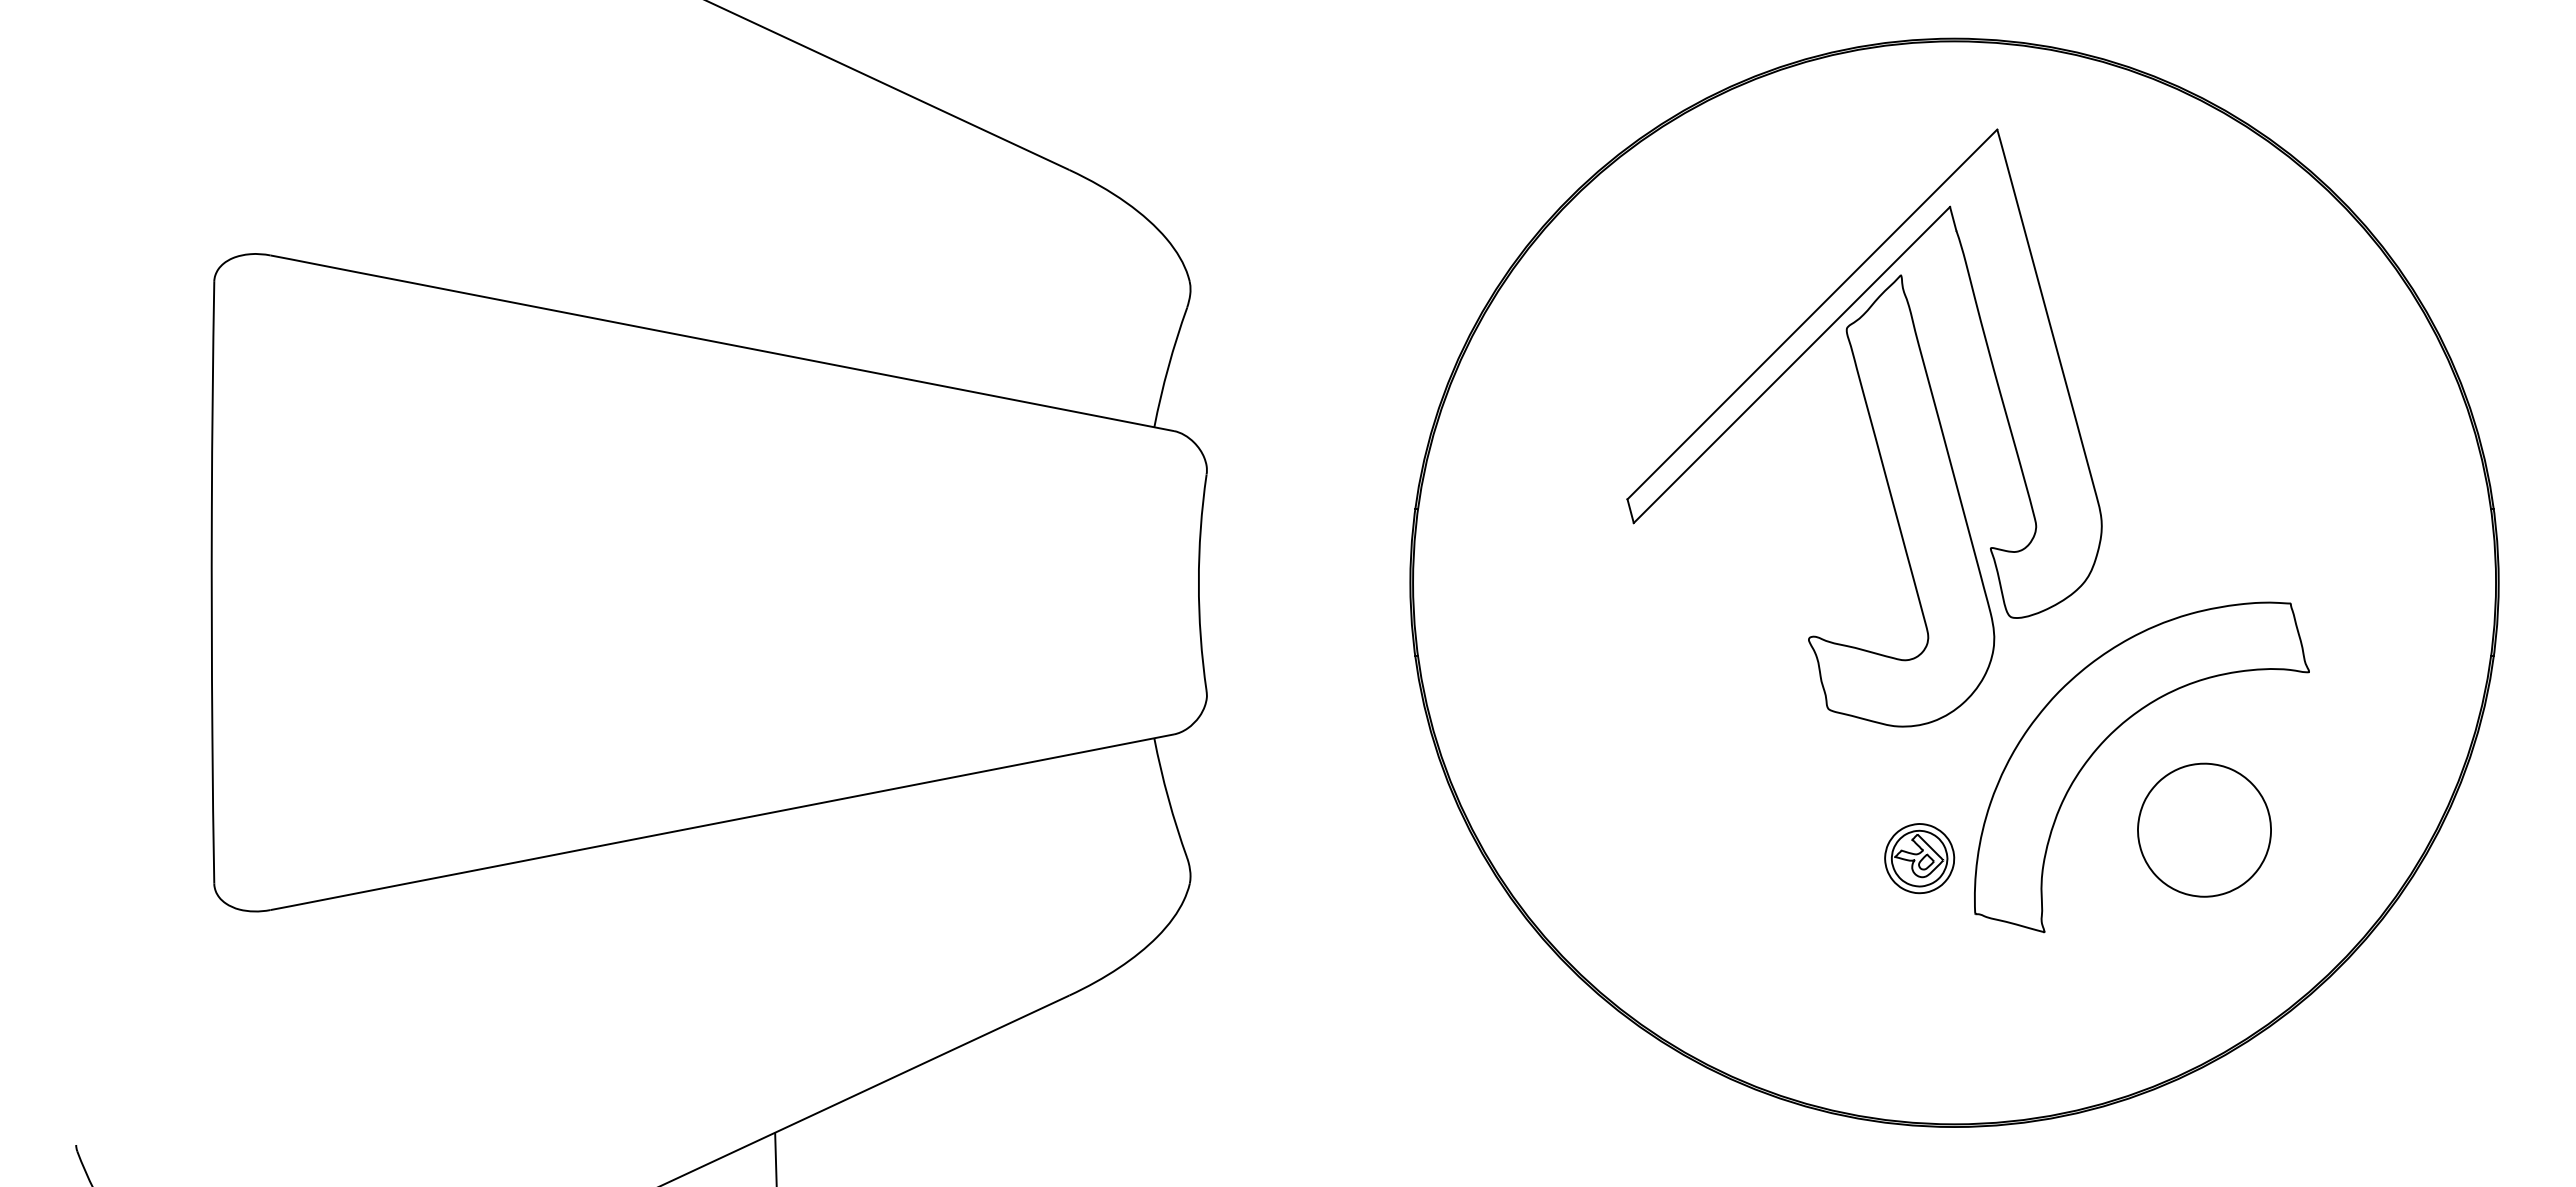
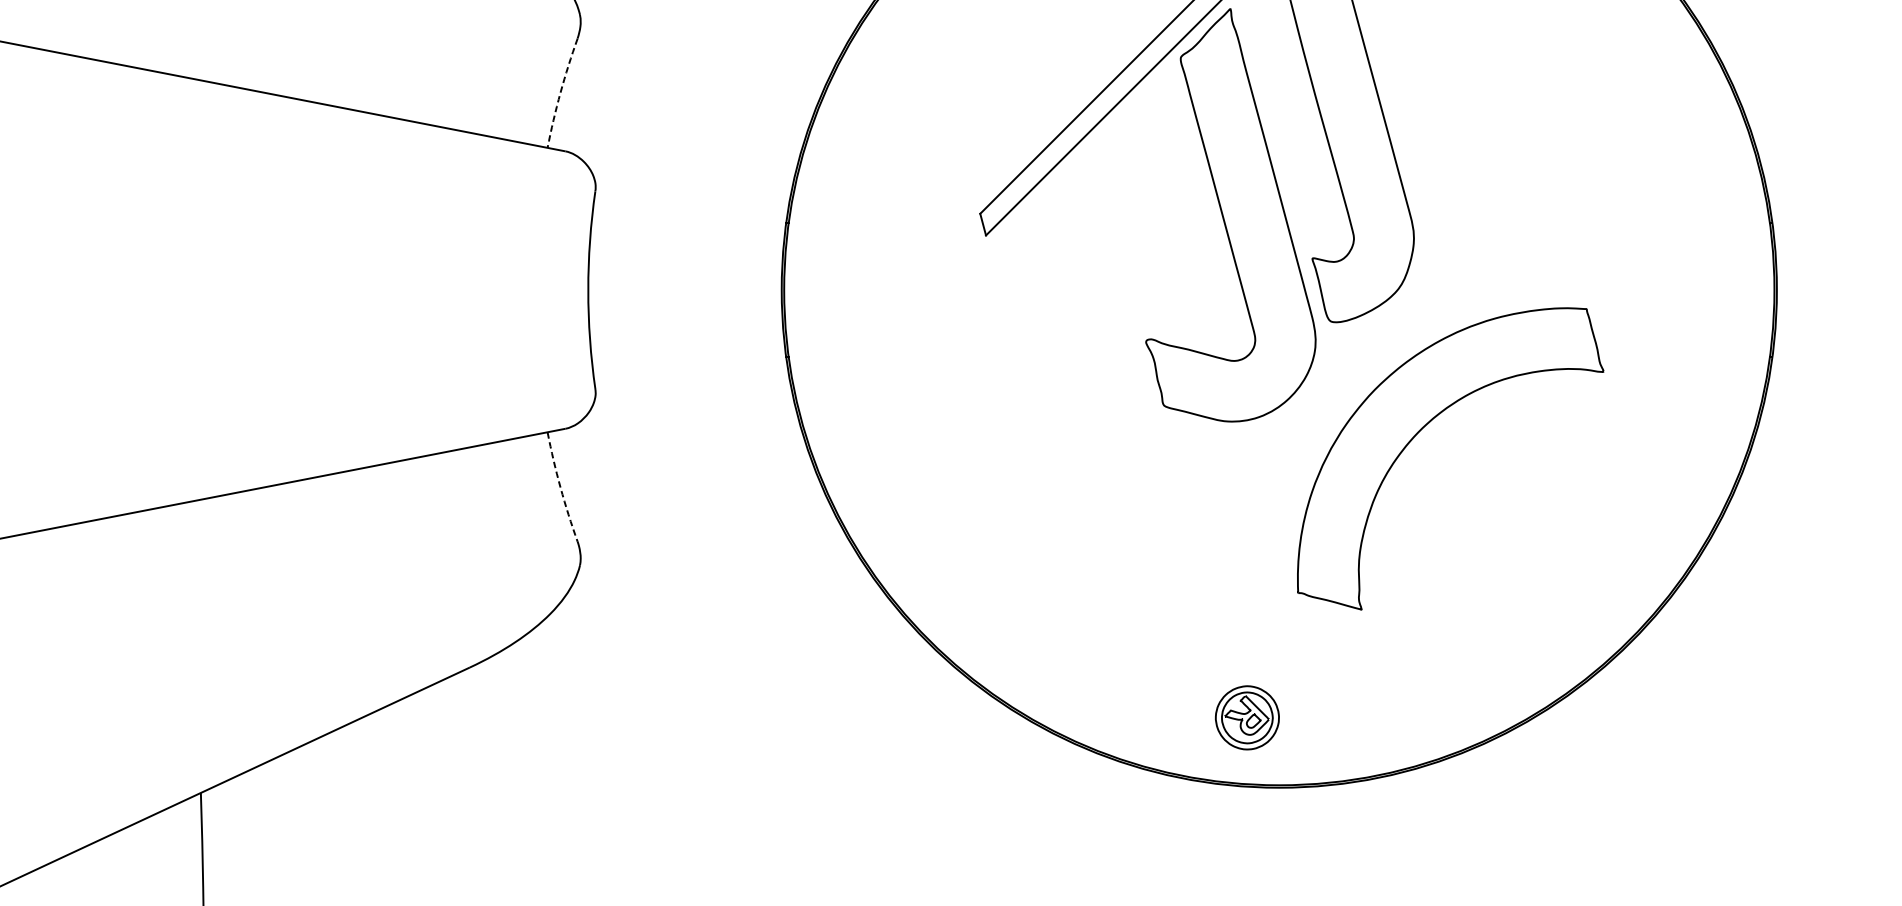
arc: (1168, 366) -> (560, 92), solid -> dashed
arc: (1168, 798) -> (560, 487), solid -> dashed
part: (2204, 829) -> (1507, 515), removed
part: (1919, 858) -> (1247, 717), moved

